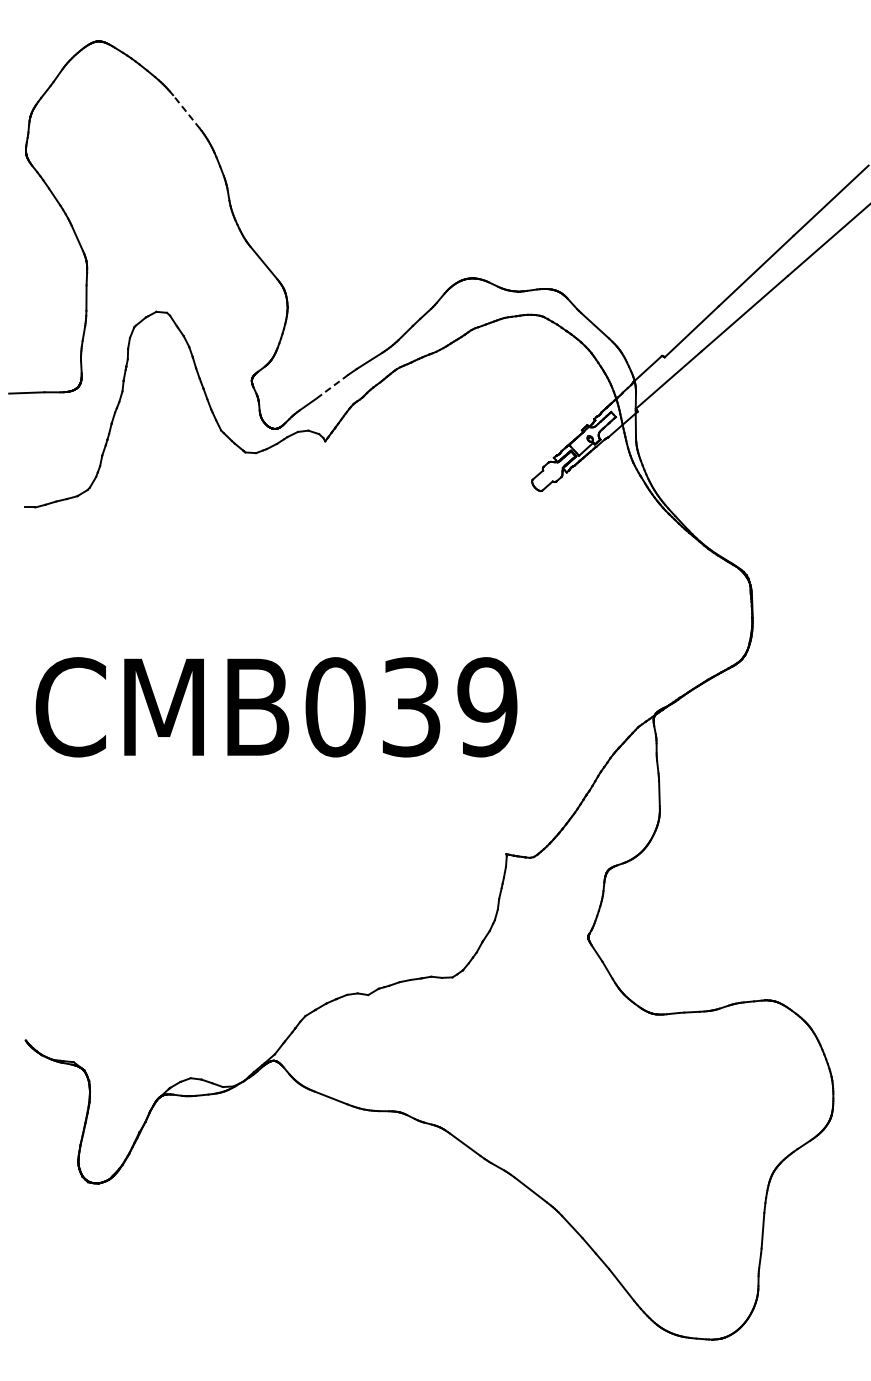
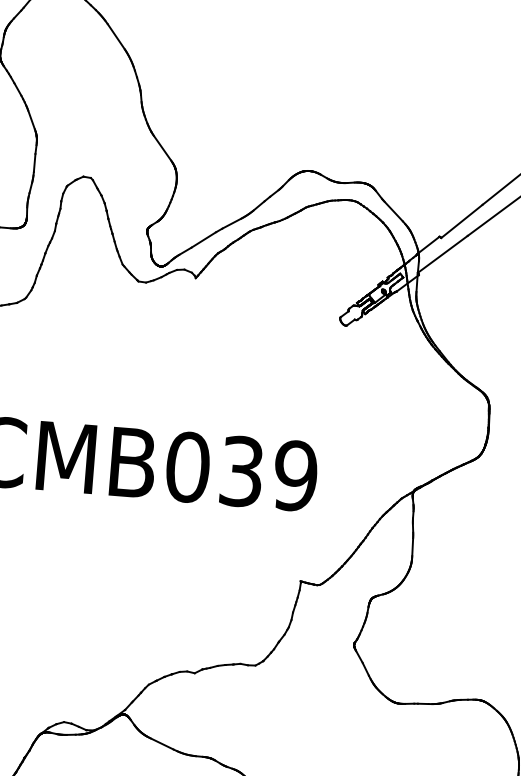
line: (186, 111) -> (116, 36), dashed -> solid
line: (331, 387) -> (203, 240), dashed -> solid

